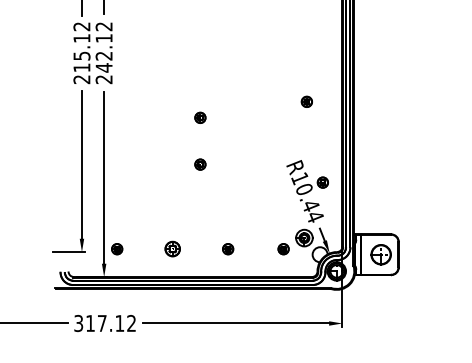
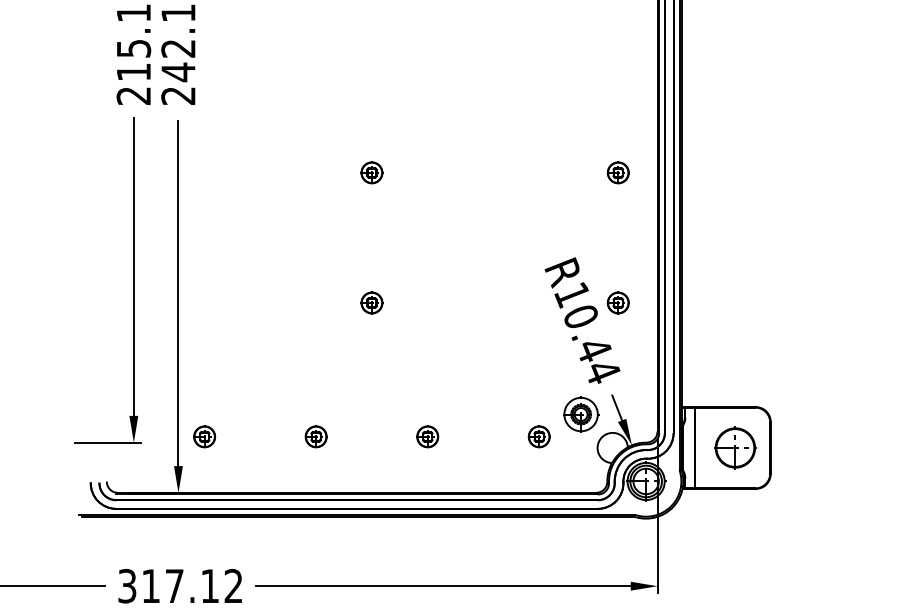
part: (306, 101) -> (617, 172), moved
part: (200, 164) -> (372, 302), moved
part: (172, 249) -> (315, 437), size x0.71

